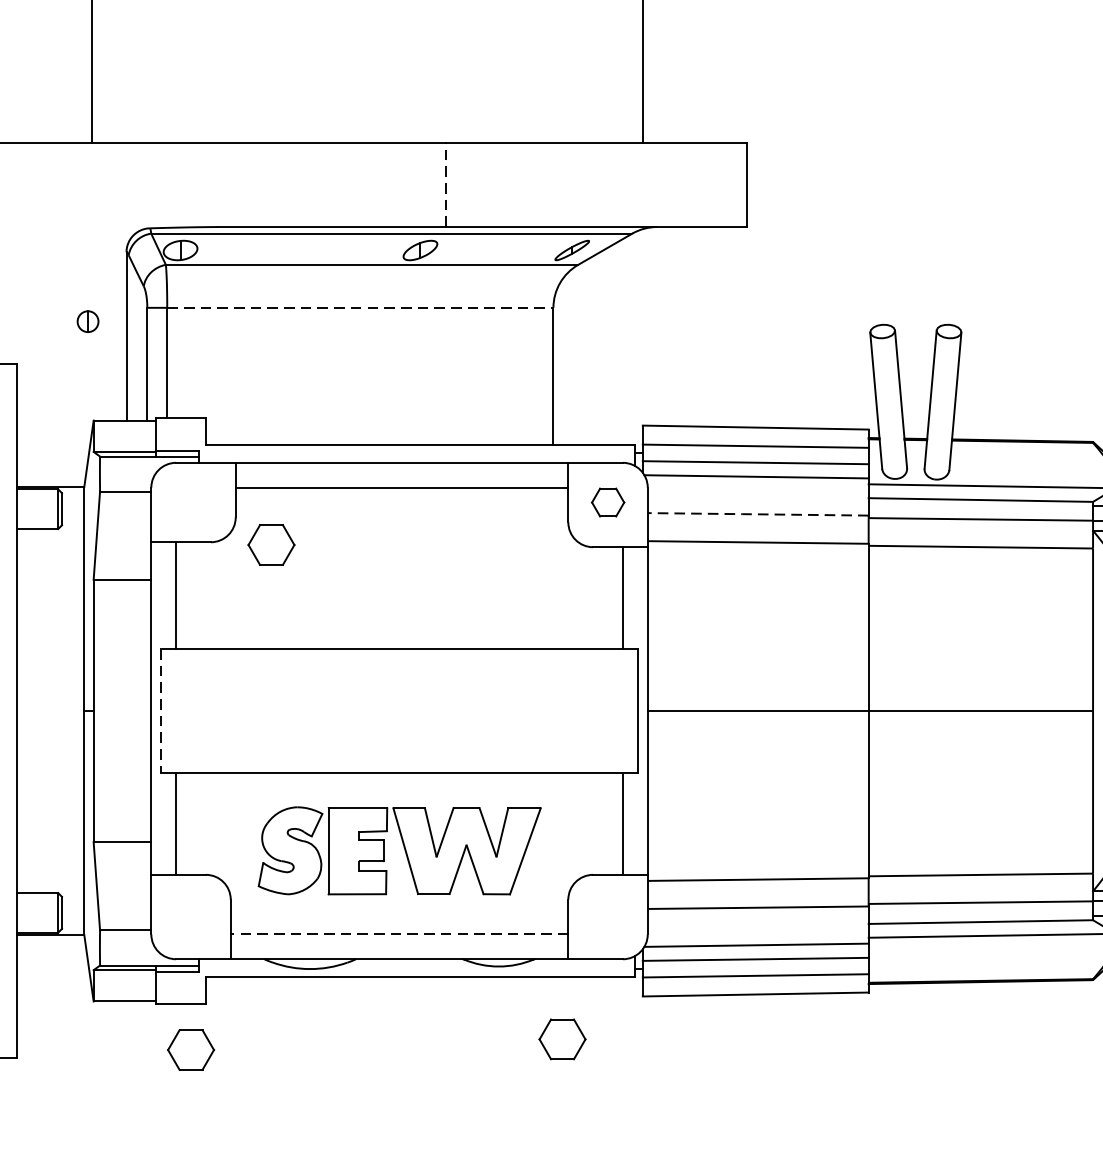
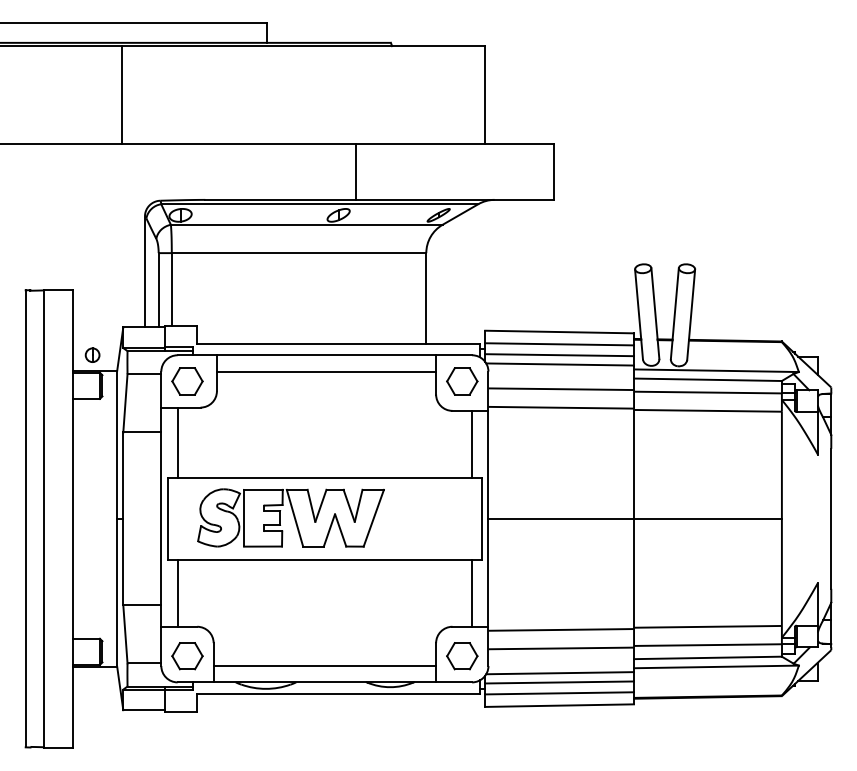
line: (446, 185) -> (355, 172), dashed -> solid
line: (361, 308) -> (299, 253), dashed -> solid
part: (87, 320) -> (92, 354), moved
part: (608, 502) -> (462, 381), size x1.43
line: (757, 514) -> (560, 389), dashed -> solid
part: (271, 545) -> (187, 381), moved
line: (160, 710) -> (167, 518), dashed -> solid
part: (398, 850) -> (290, 517), moved
line: (398, 935) -> (324, 666), dashed -> solid
part: (562, 1039) -> (462, 656), moved
part: (191, 1050) -> (187, 656), moved

